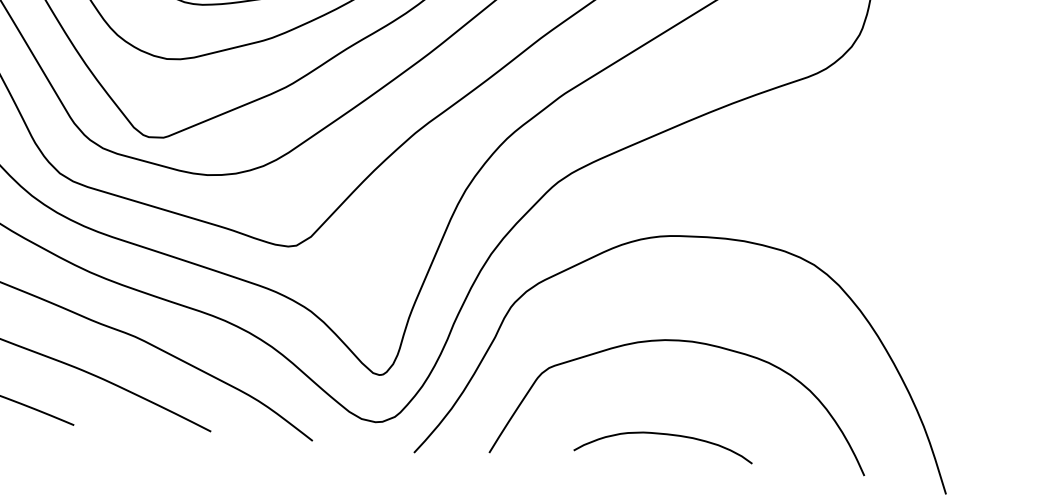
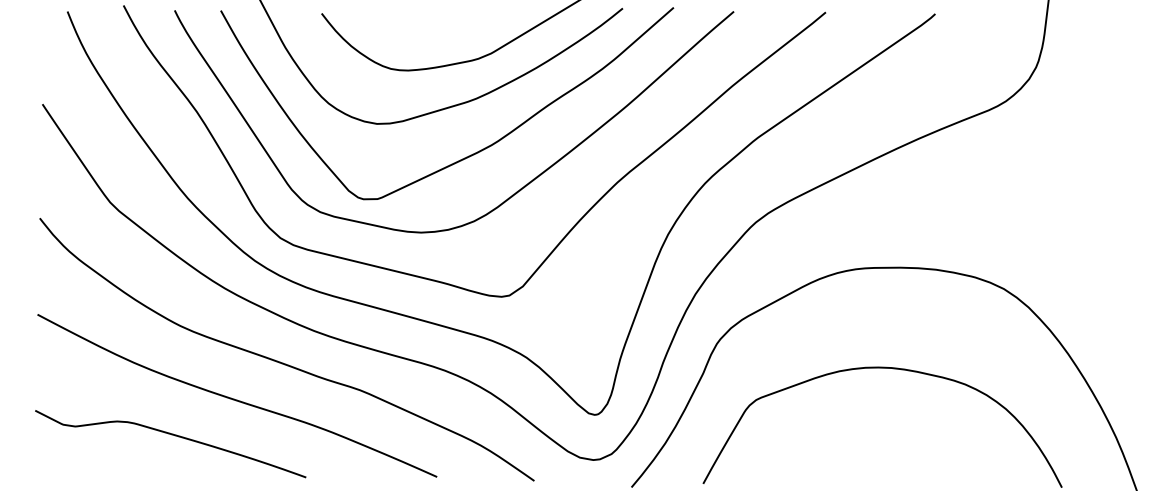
curve: (663, 435) -> (868, 458), removed

